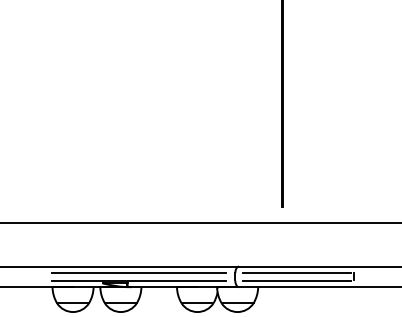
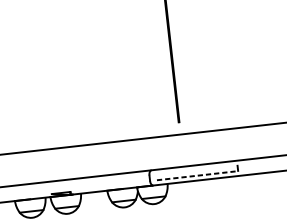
line: (138, 273) -> (77, 183), removed
line: (296, 273) -> (194, 170), removed
line: (138, 280) -> (78, 188), removed
line: (297, 280) -> (196, 175), solid -> dashed

